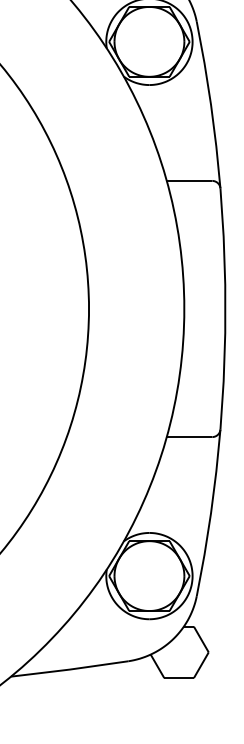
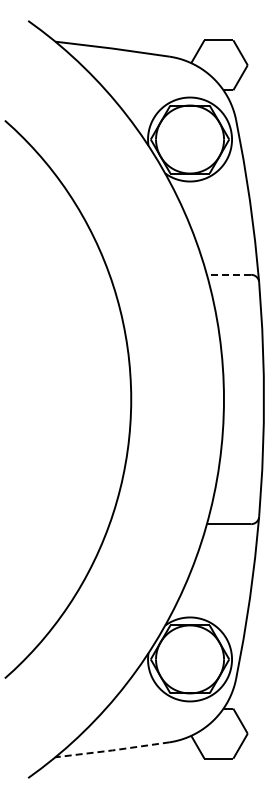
line: (188, 180) -> (228, 274), solid -> dashed
line: (69, 669) -> (112, 750), solid -> dashed

